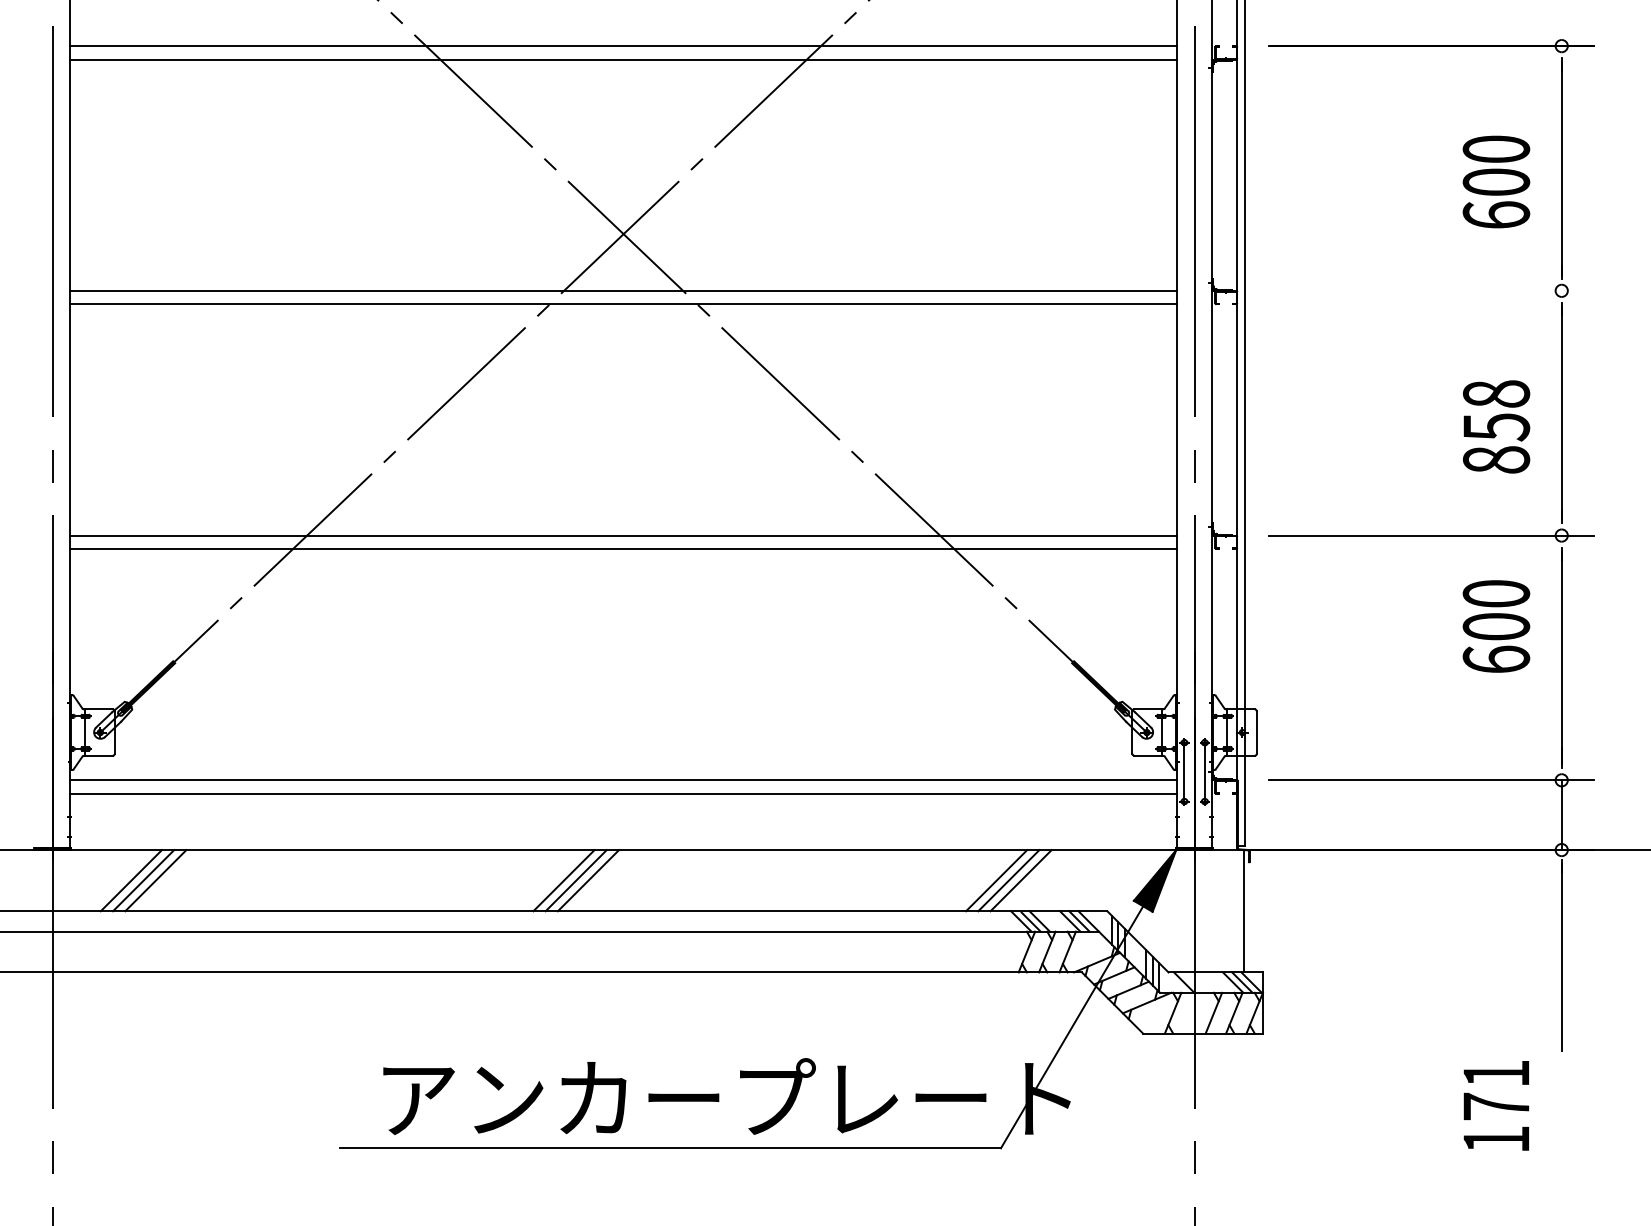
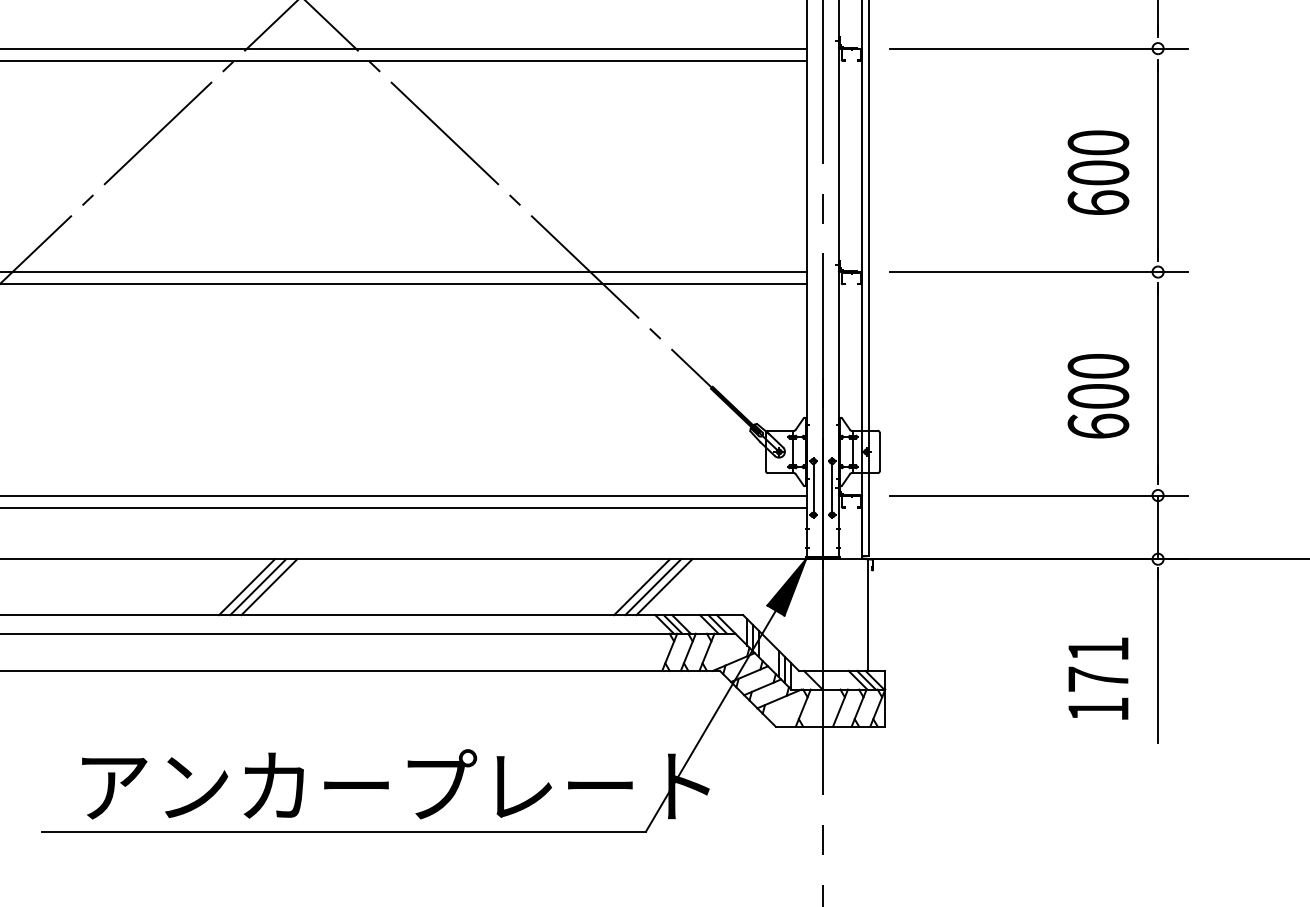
line: (1431, 290) -> (1039, 48), added
text: (1496, 426) -> (1098, 172), 858 -> 600
text: (1496, 626) -> (1098, 396), moved
text: (1495, 1105) -> (1097, 678), moved

